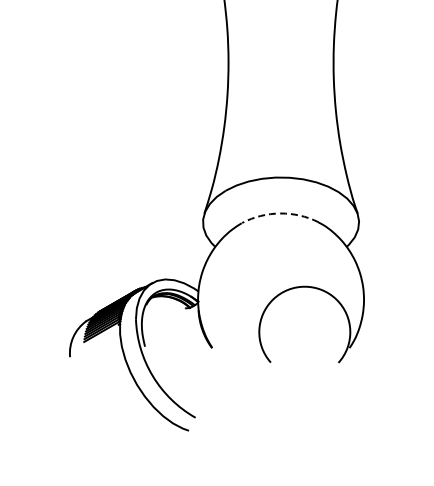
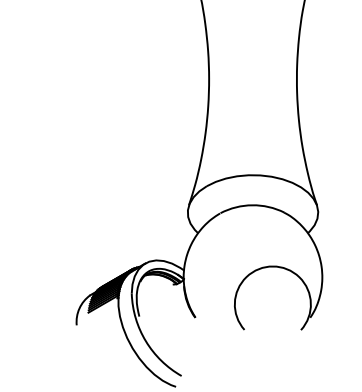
arc: (280, 213) -> (252, 205), dashed -> solid

